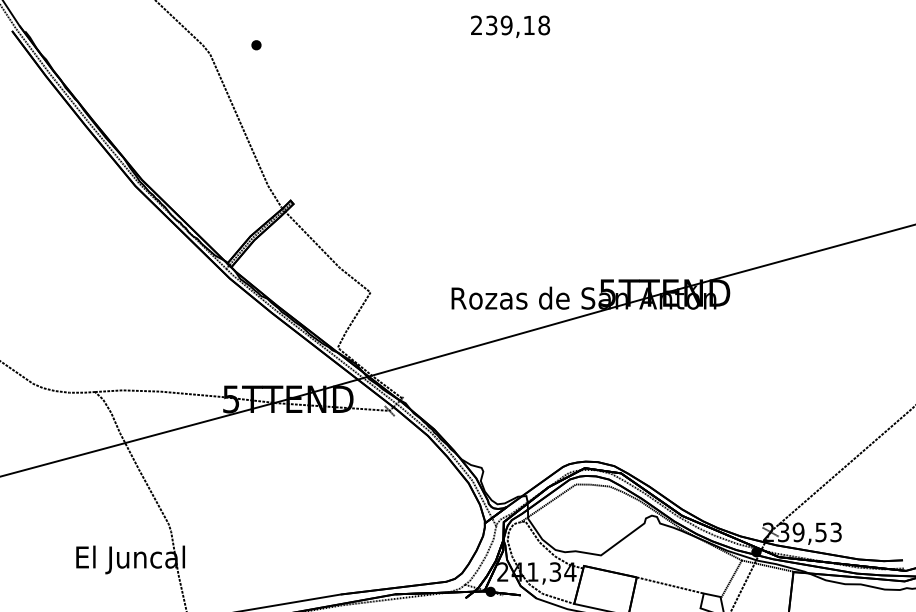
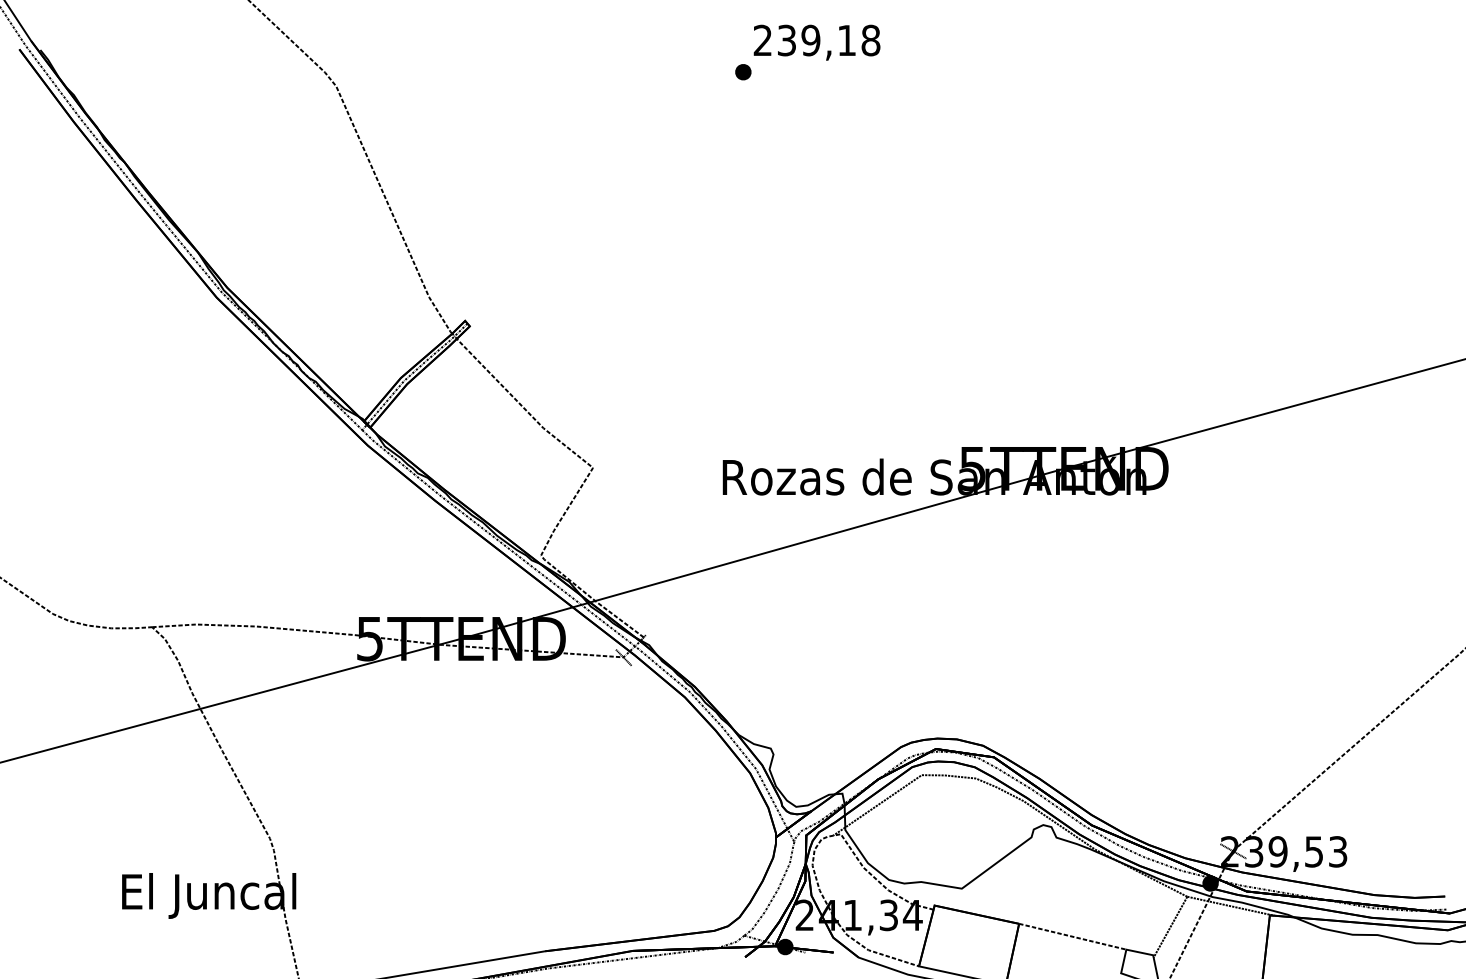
part: (256, 45) -> (743, 72), moved

